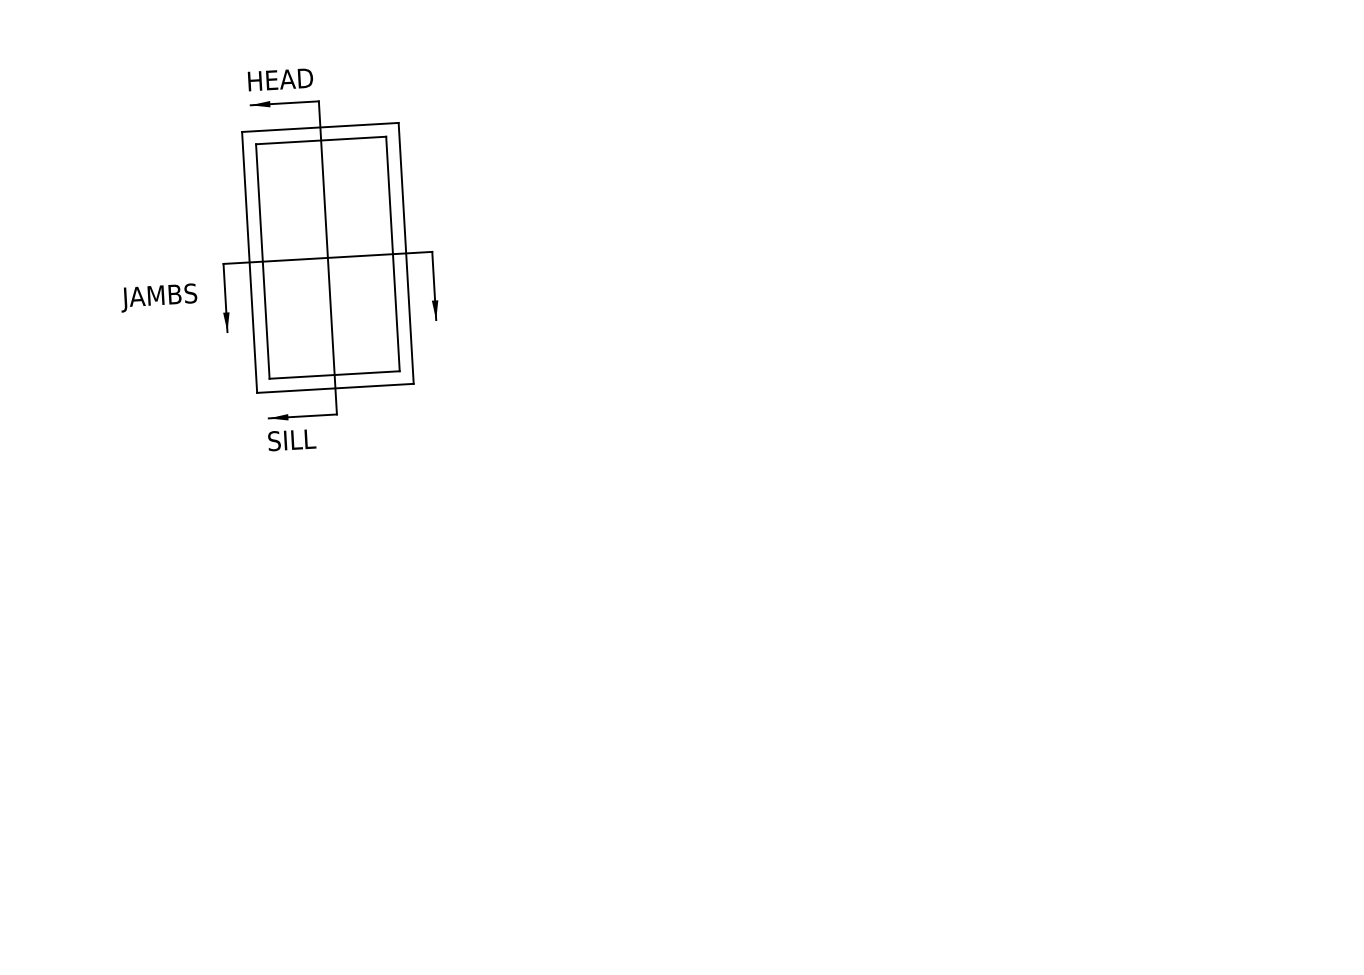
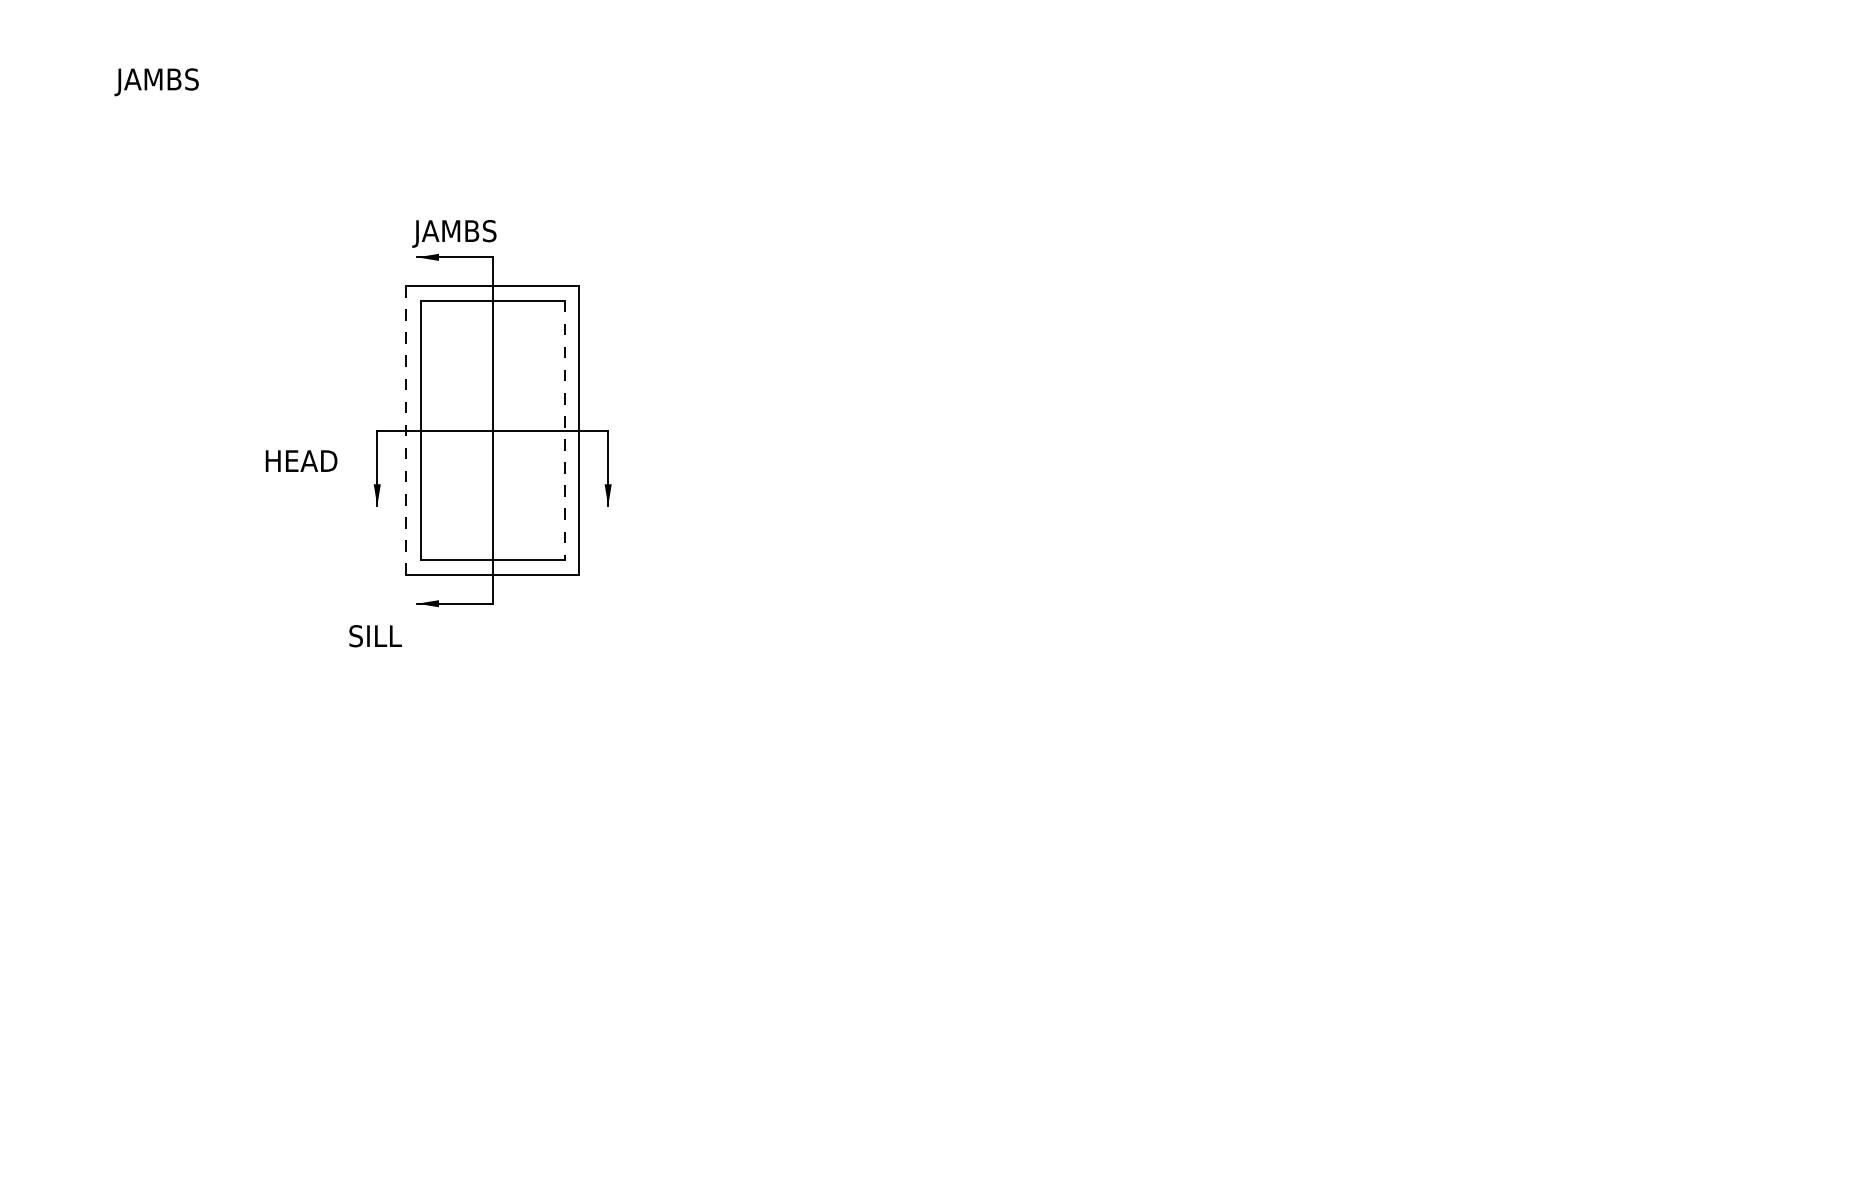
text: (283, 81) -> (454, 233), HEAD -> JAMBS
line: (392, 254) -> (564, 430), solid -> dashed
line: (249, 262) -> (406, 430), solid -> dashed
text: (158, 297) -> (303, 463), JAMBS -> HEAD
text: (291, 440) -> (375, 636), moved

